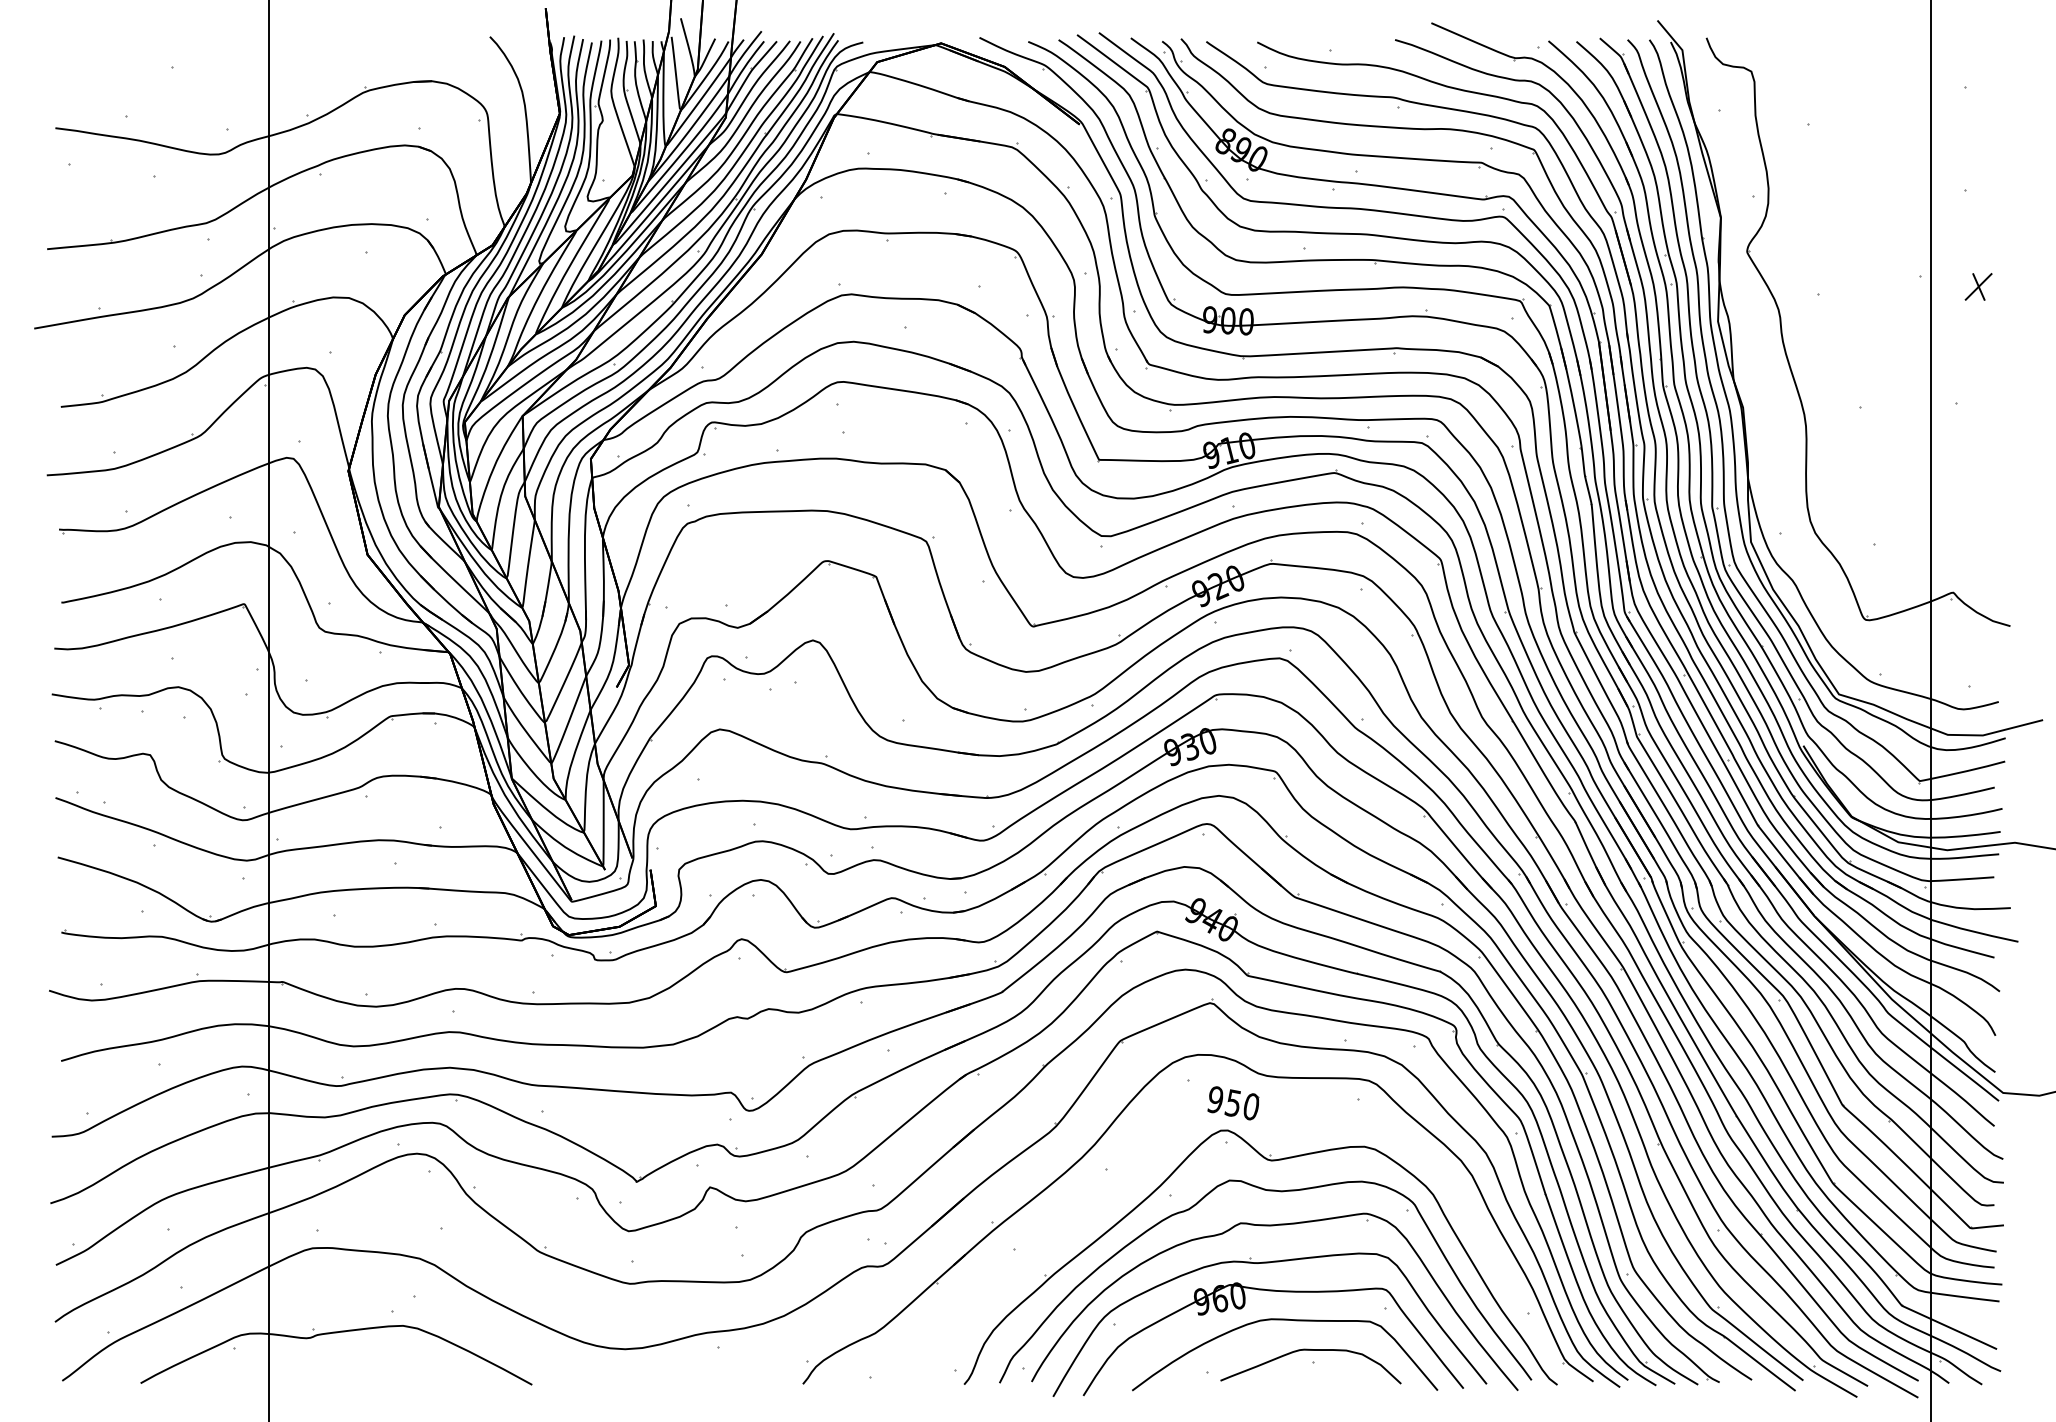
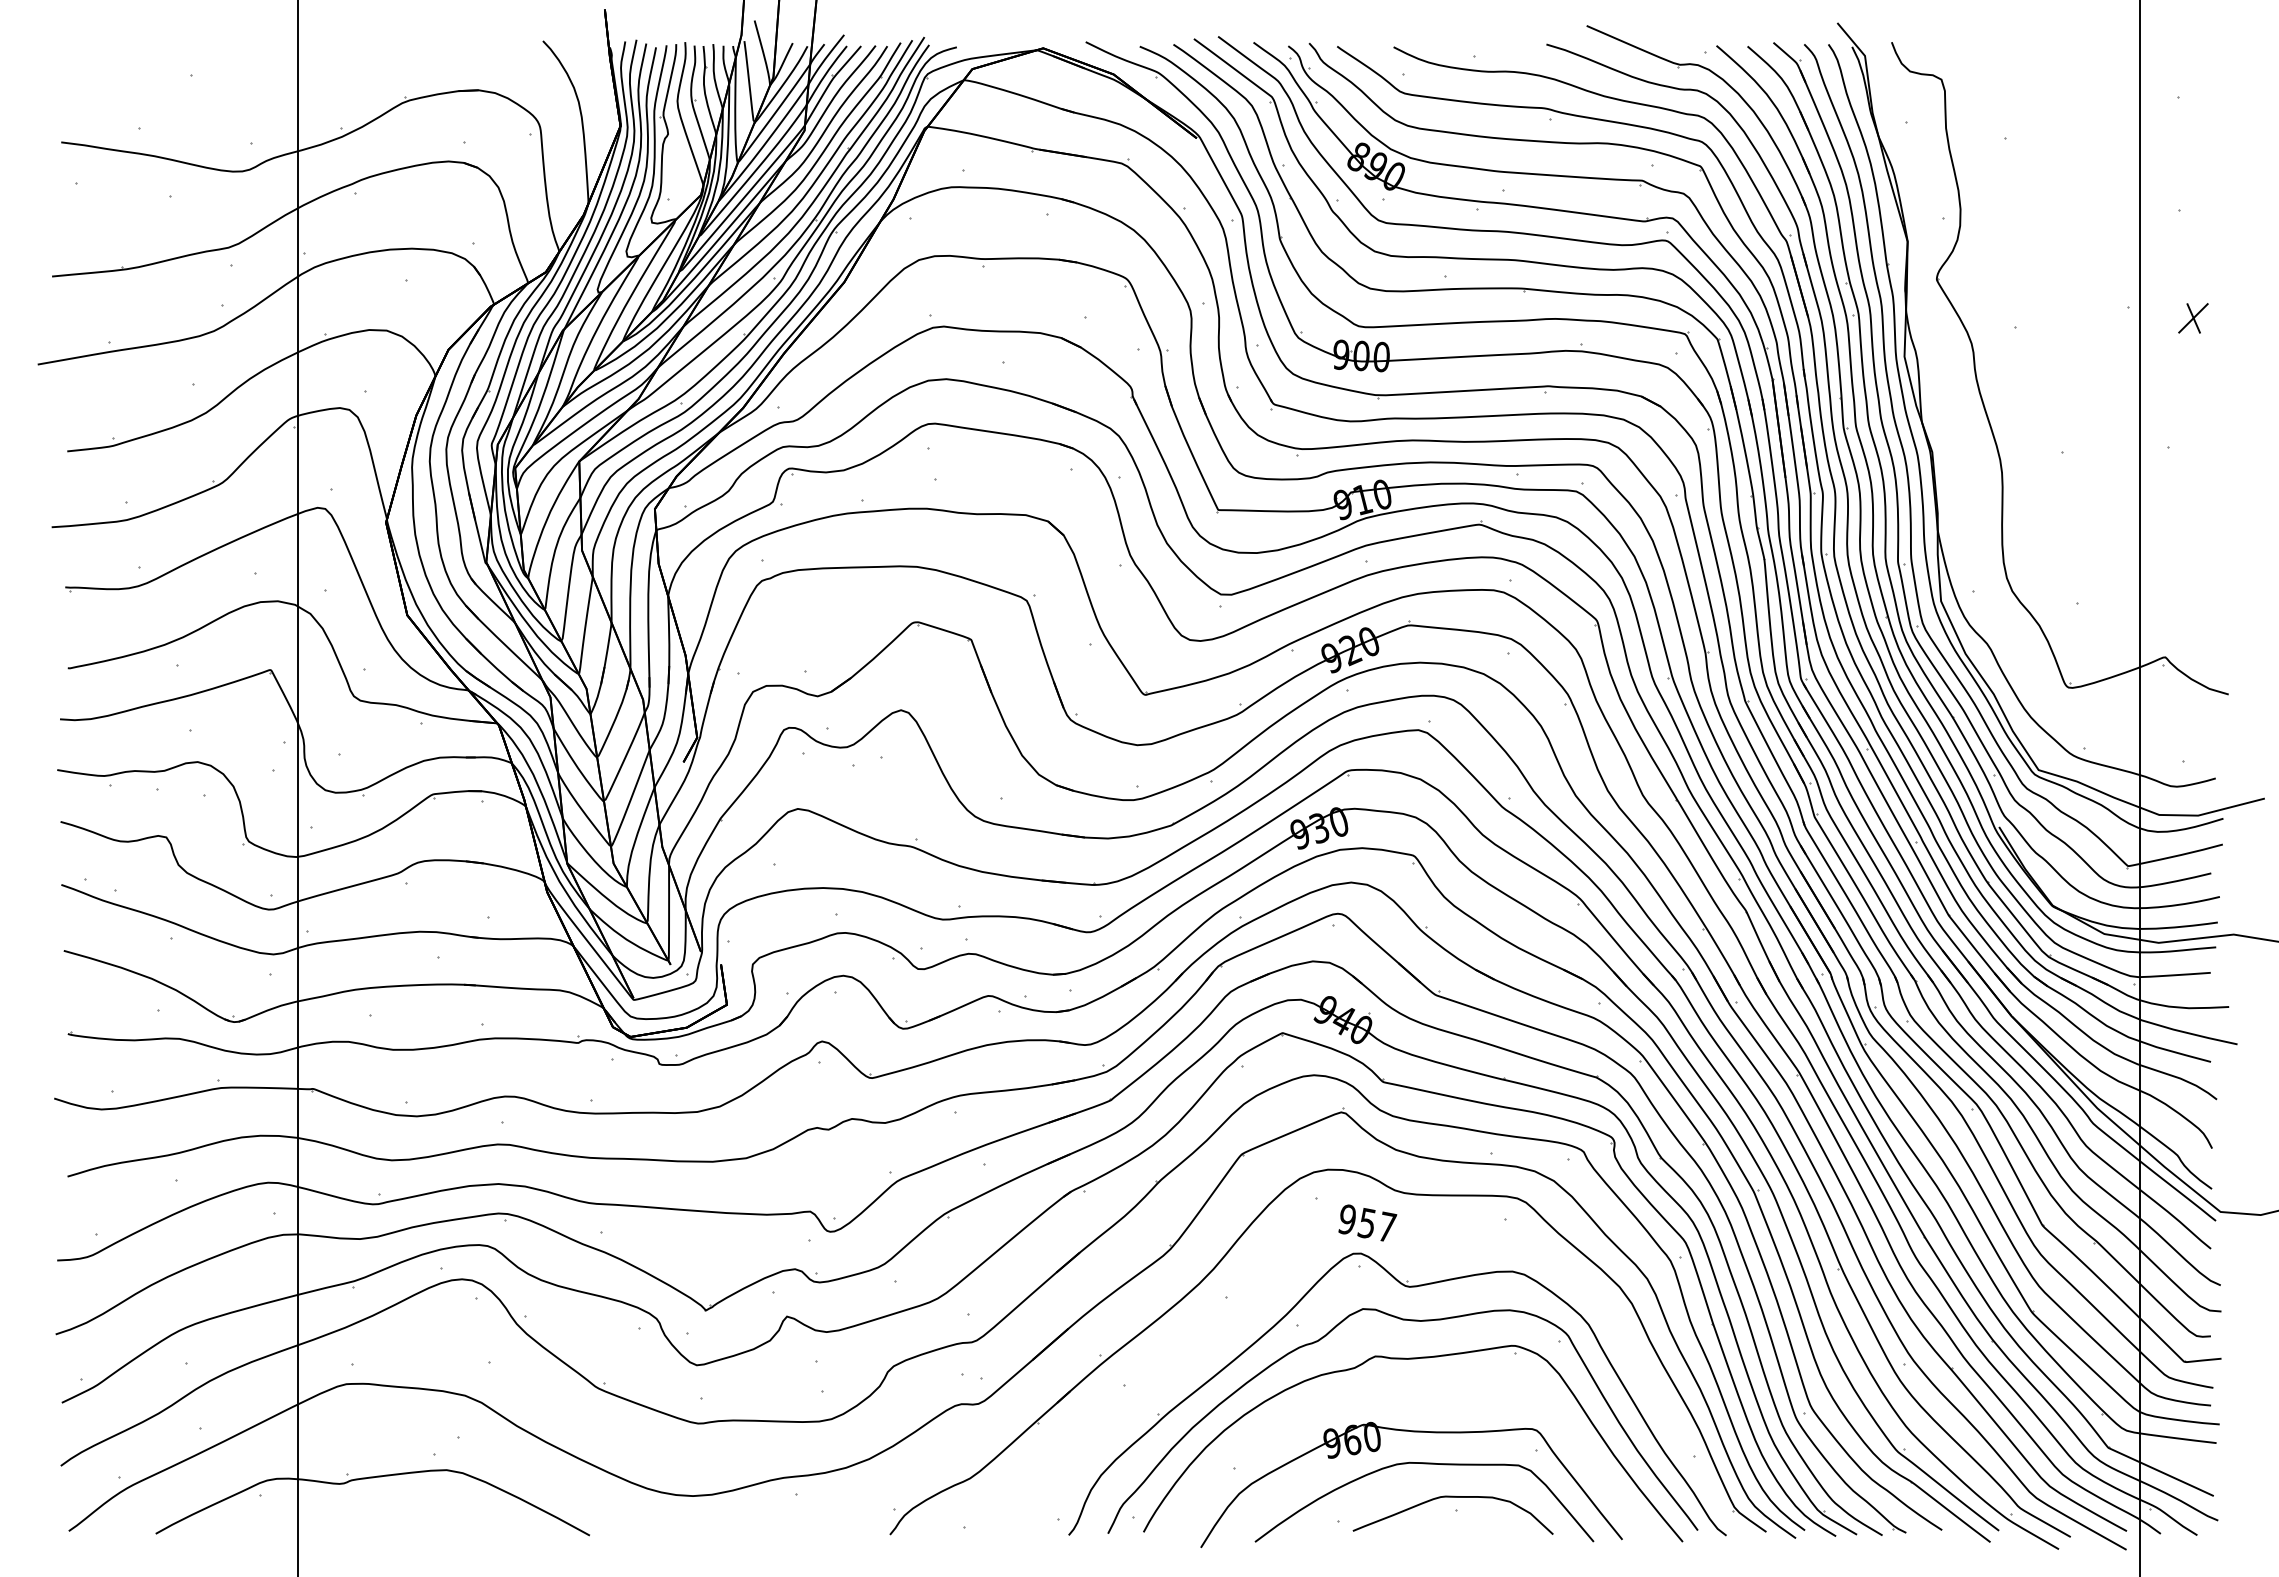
text: (1251, 1106) -> (1387, 1226), 950 -> 957
part: (1263, 1263) -> (1400, 1401), removed

